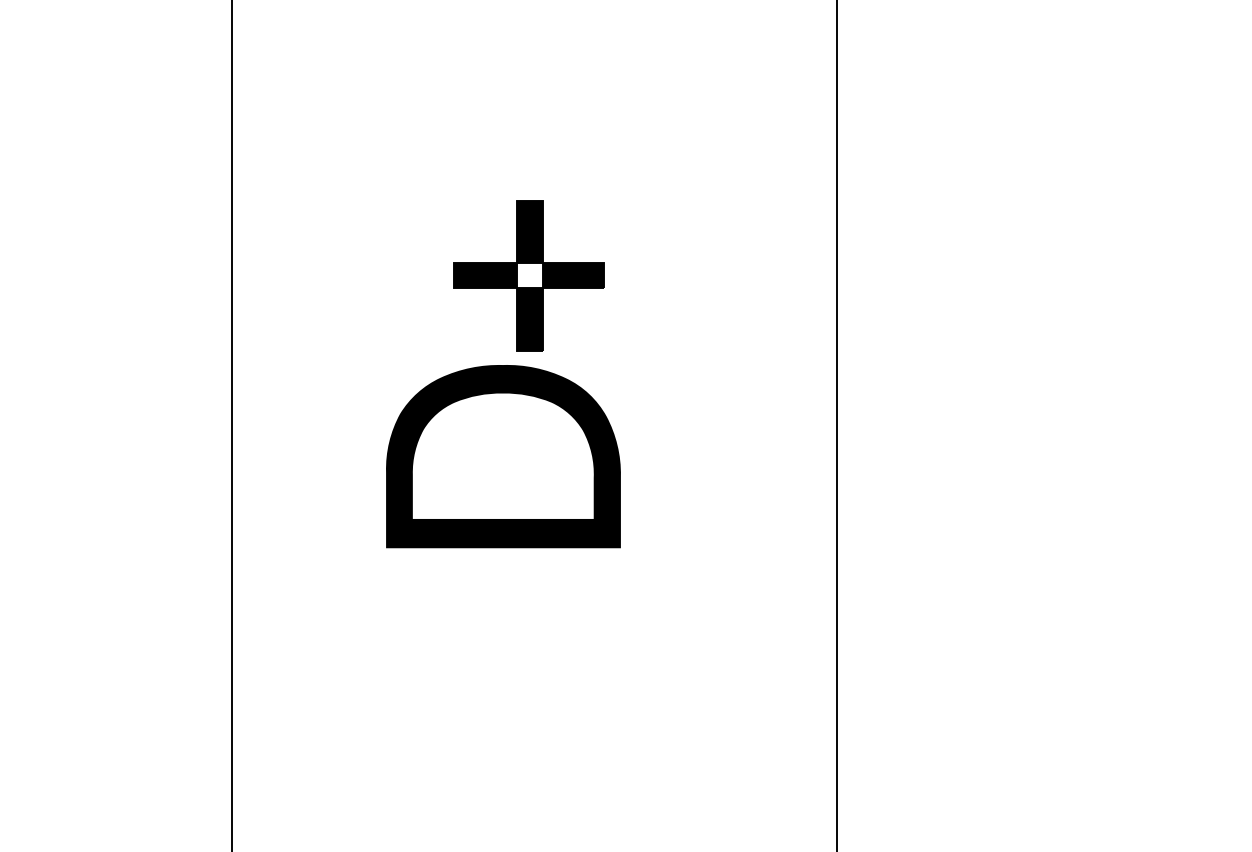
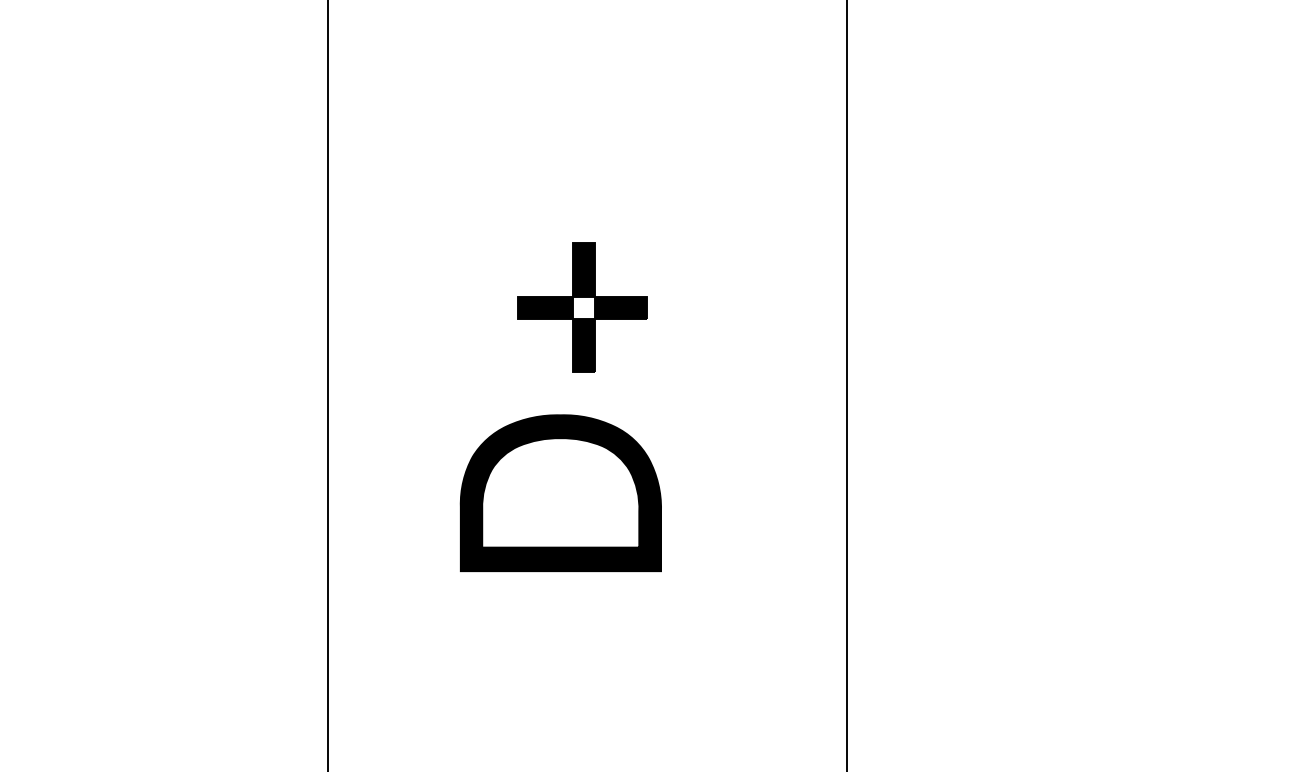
part: (502, 455) -> (560, 492), moved

